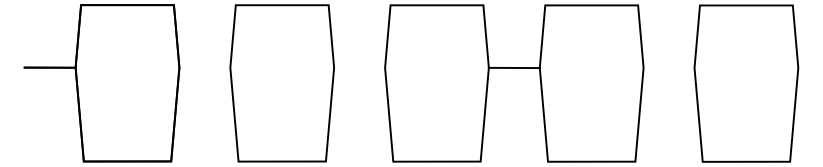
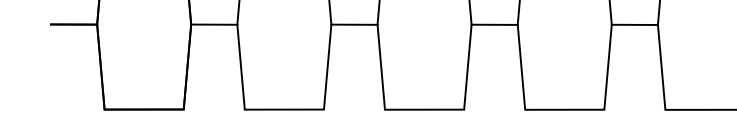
line: (204, 67) -> (213, 24), added
line: (359, 67) -> (354, 24), added
line: (668, 67) -> (634, 24), added

